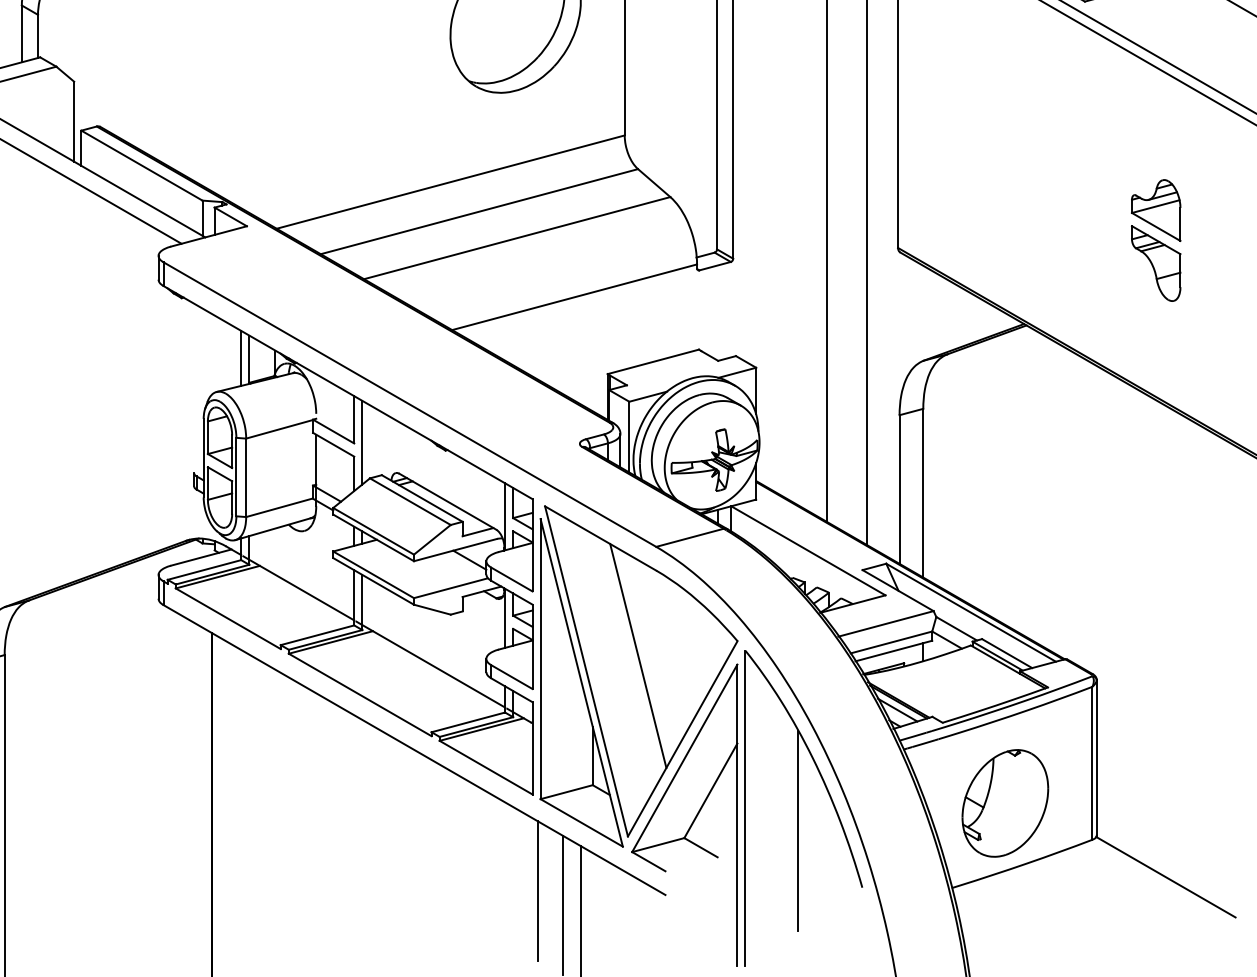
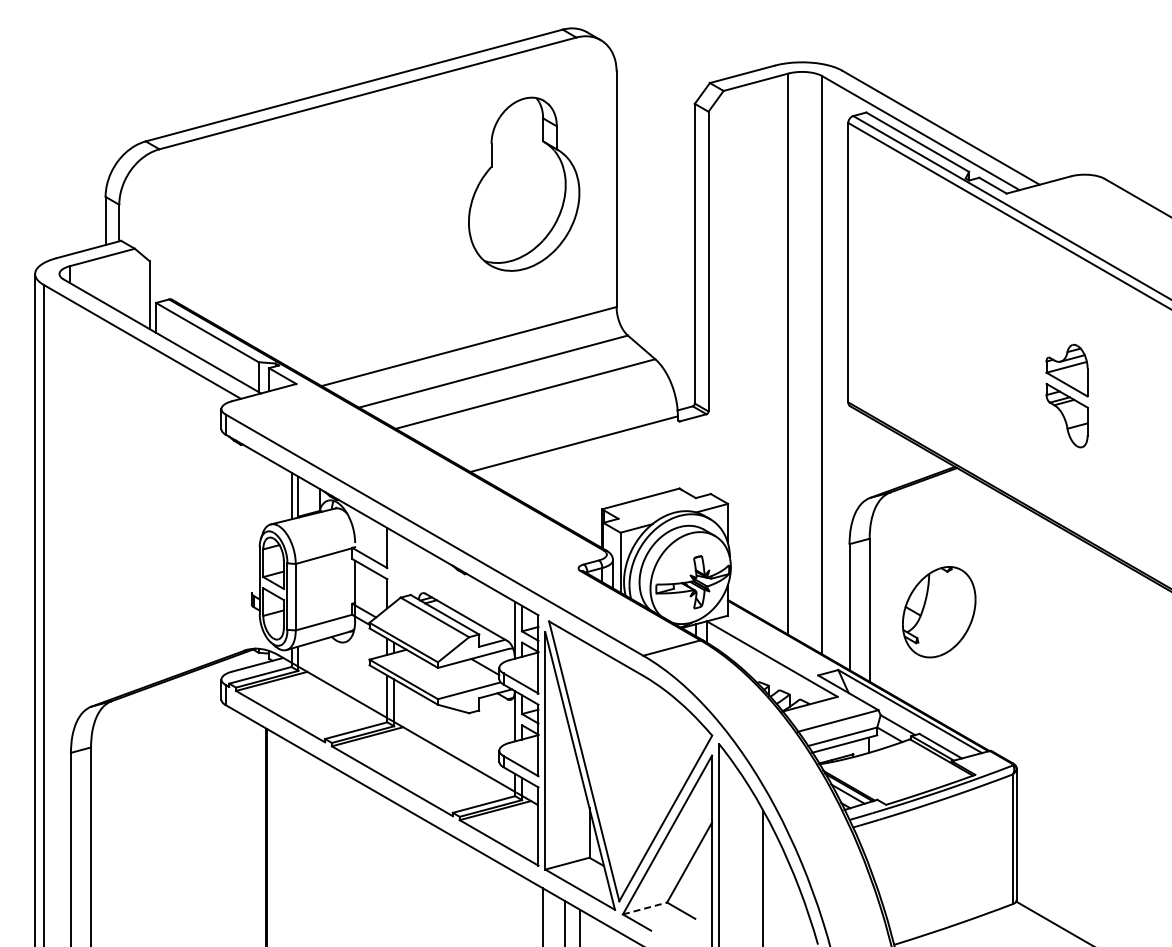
line: (362, 441) -> (394, 566), removed
line: (637, 656) -> (627, 748), removed
part: (1005, 803) -> (939, 612), moved
line: (658, 845) -> (645, 908), solid -> dashed

